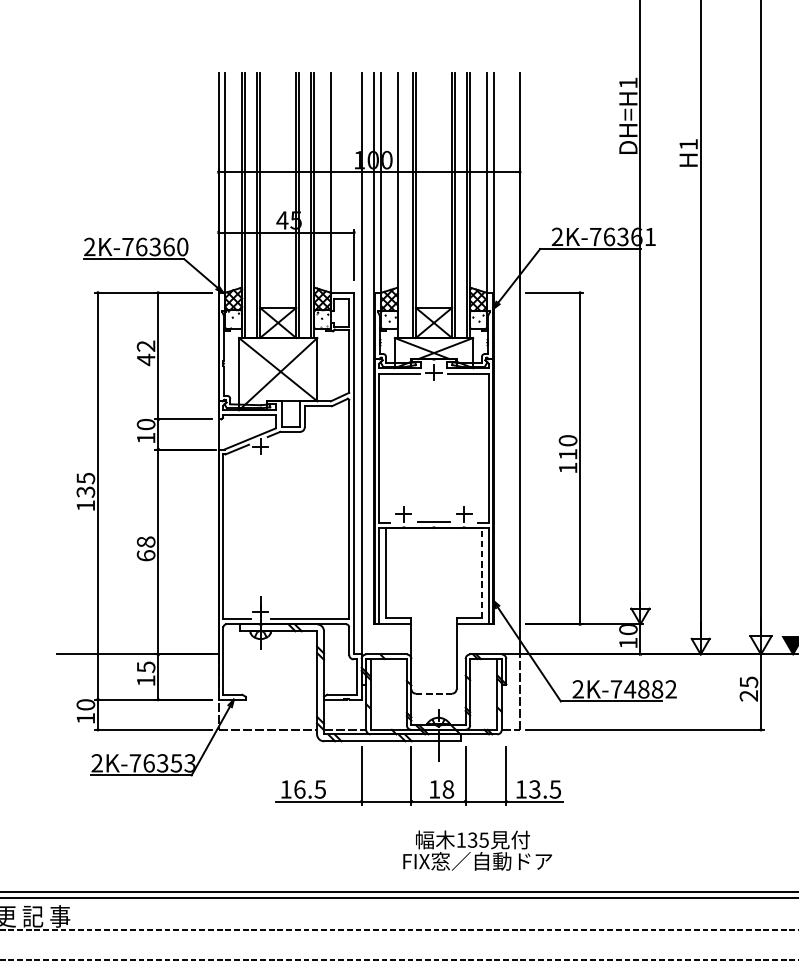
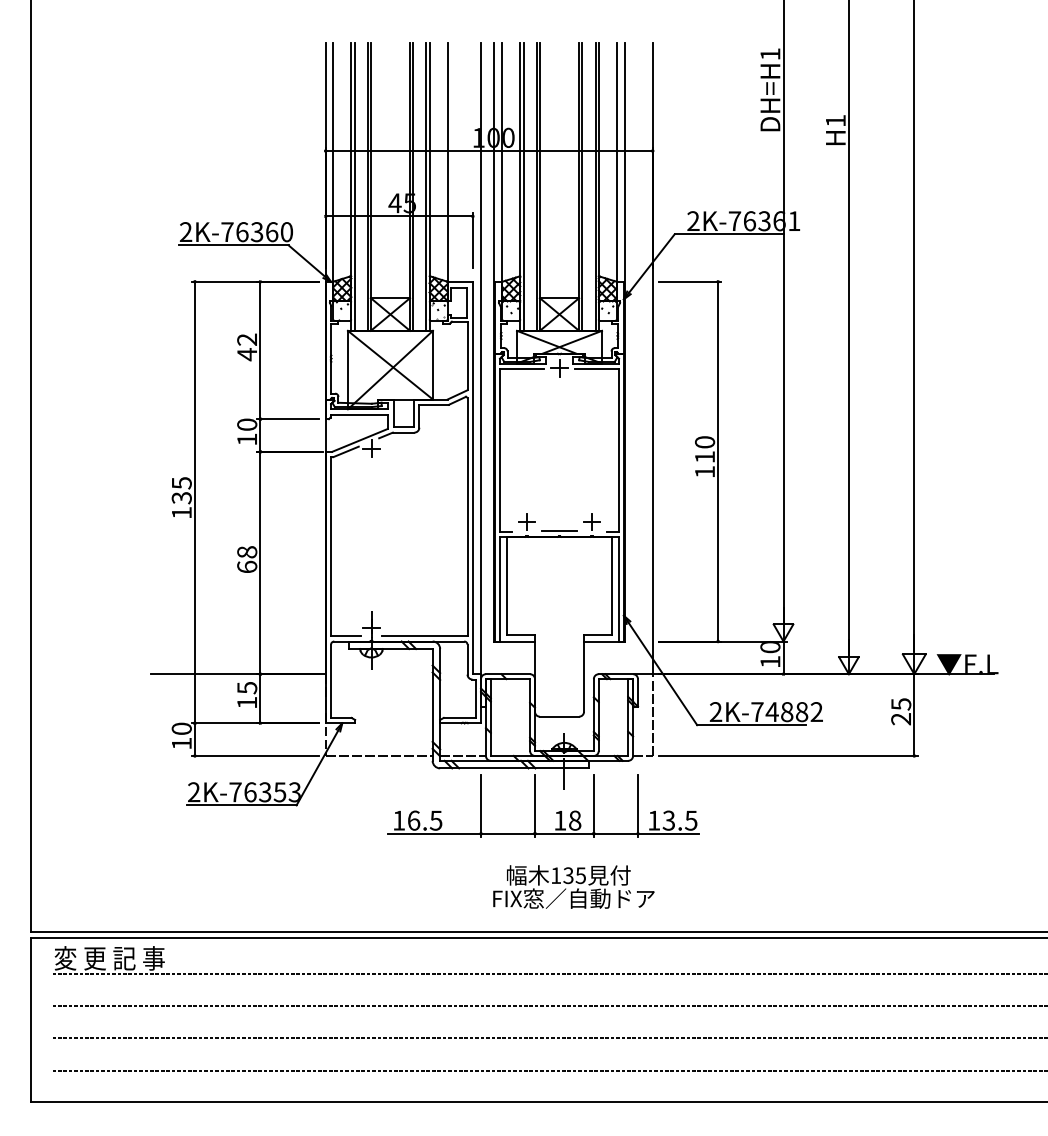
line: (400, 204) -> (523, 186), added
line: (481, 572) -> (611, 585), dashed -> solid
line: (433, 693) -> (559, 716), dashed -> solid
text: (477, 850) -> (573, 886), moved

